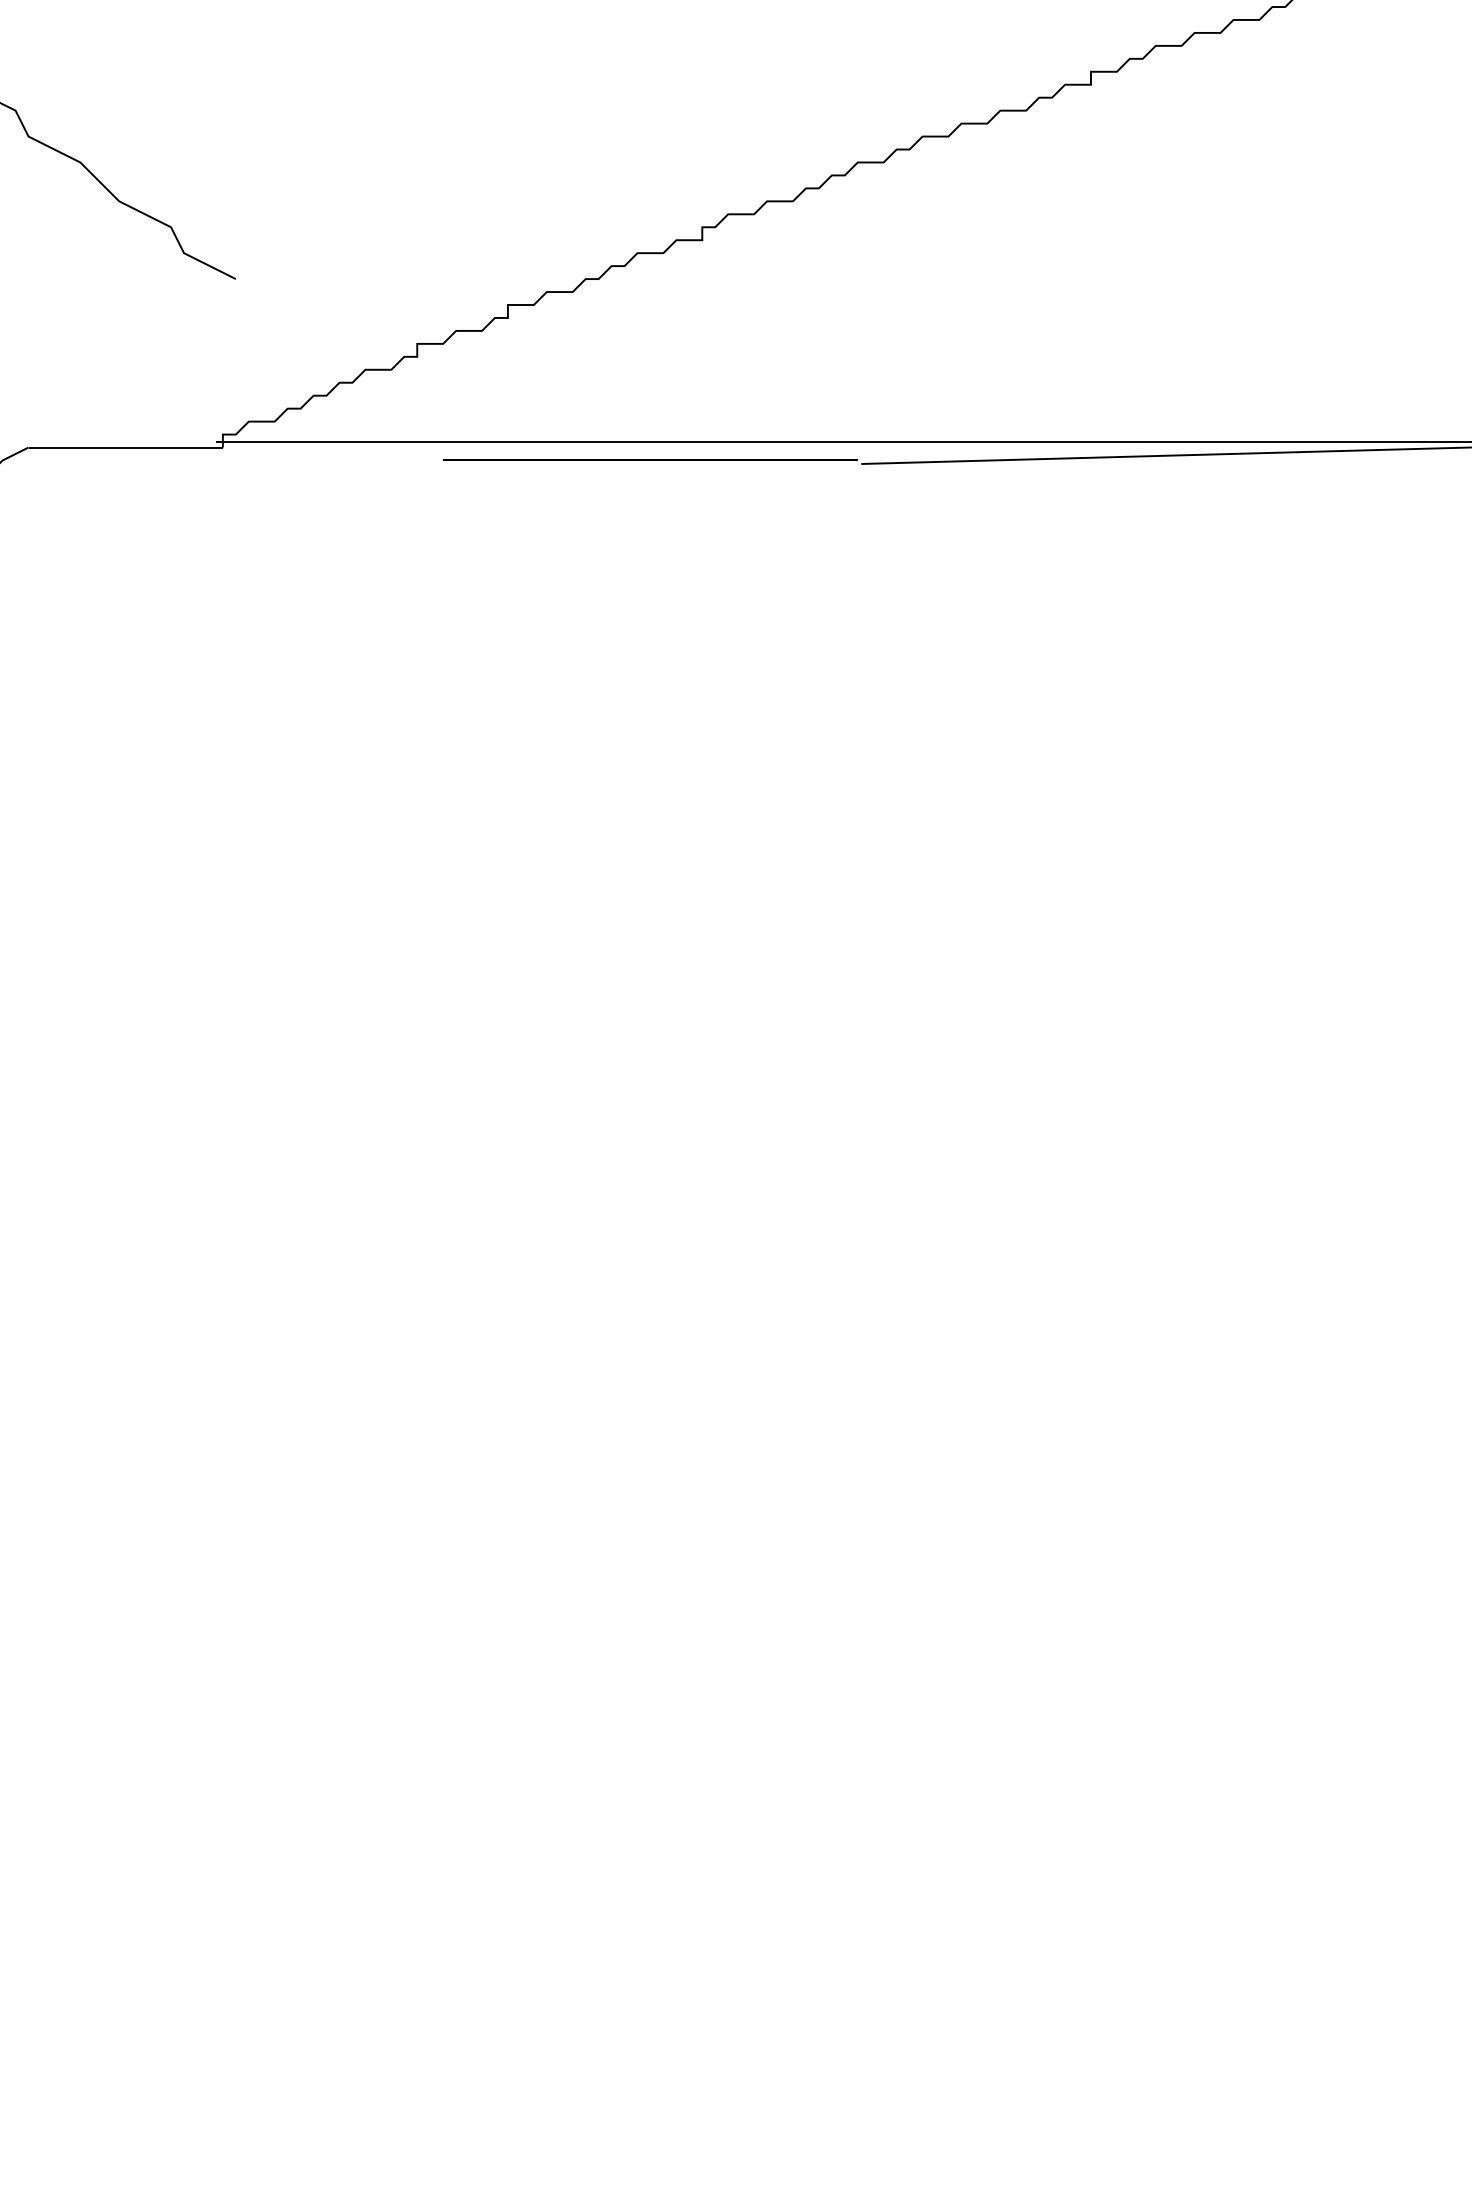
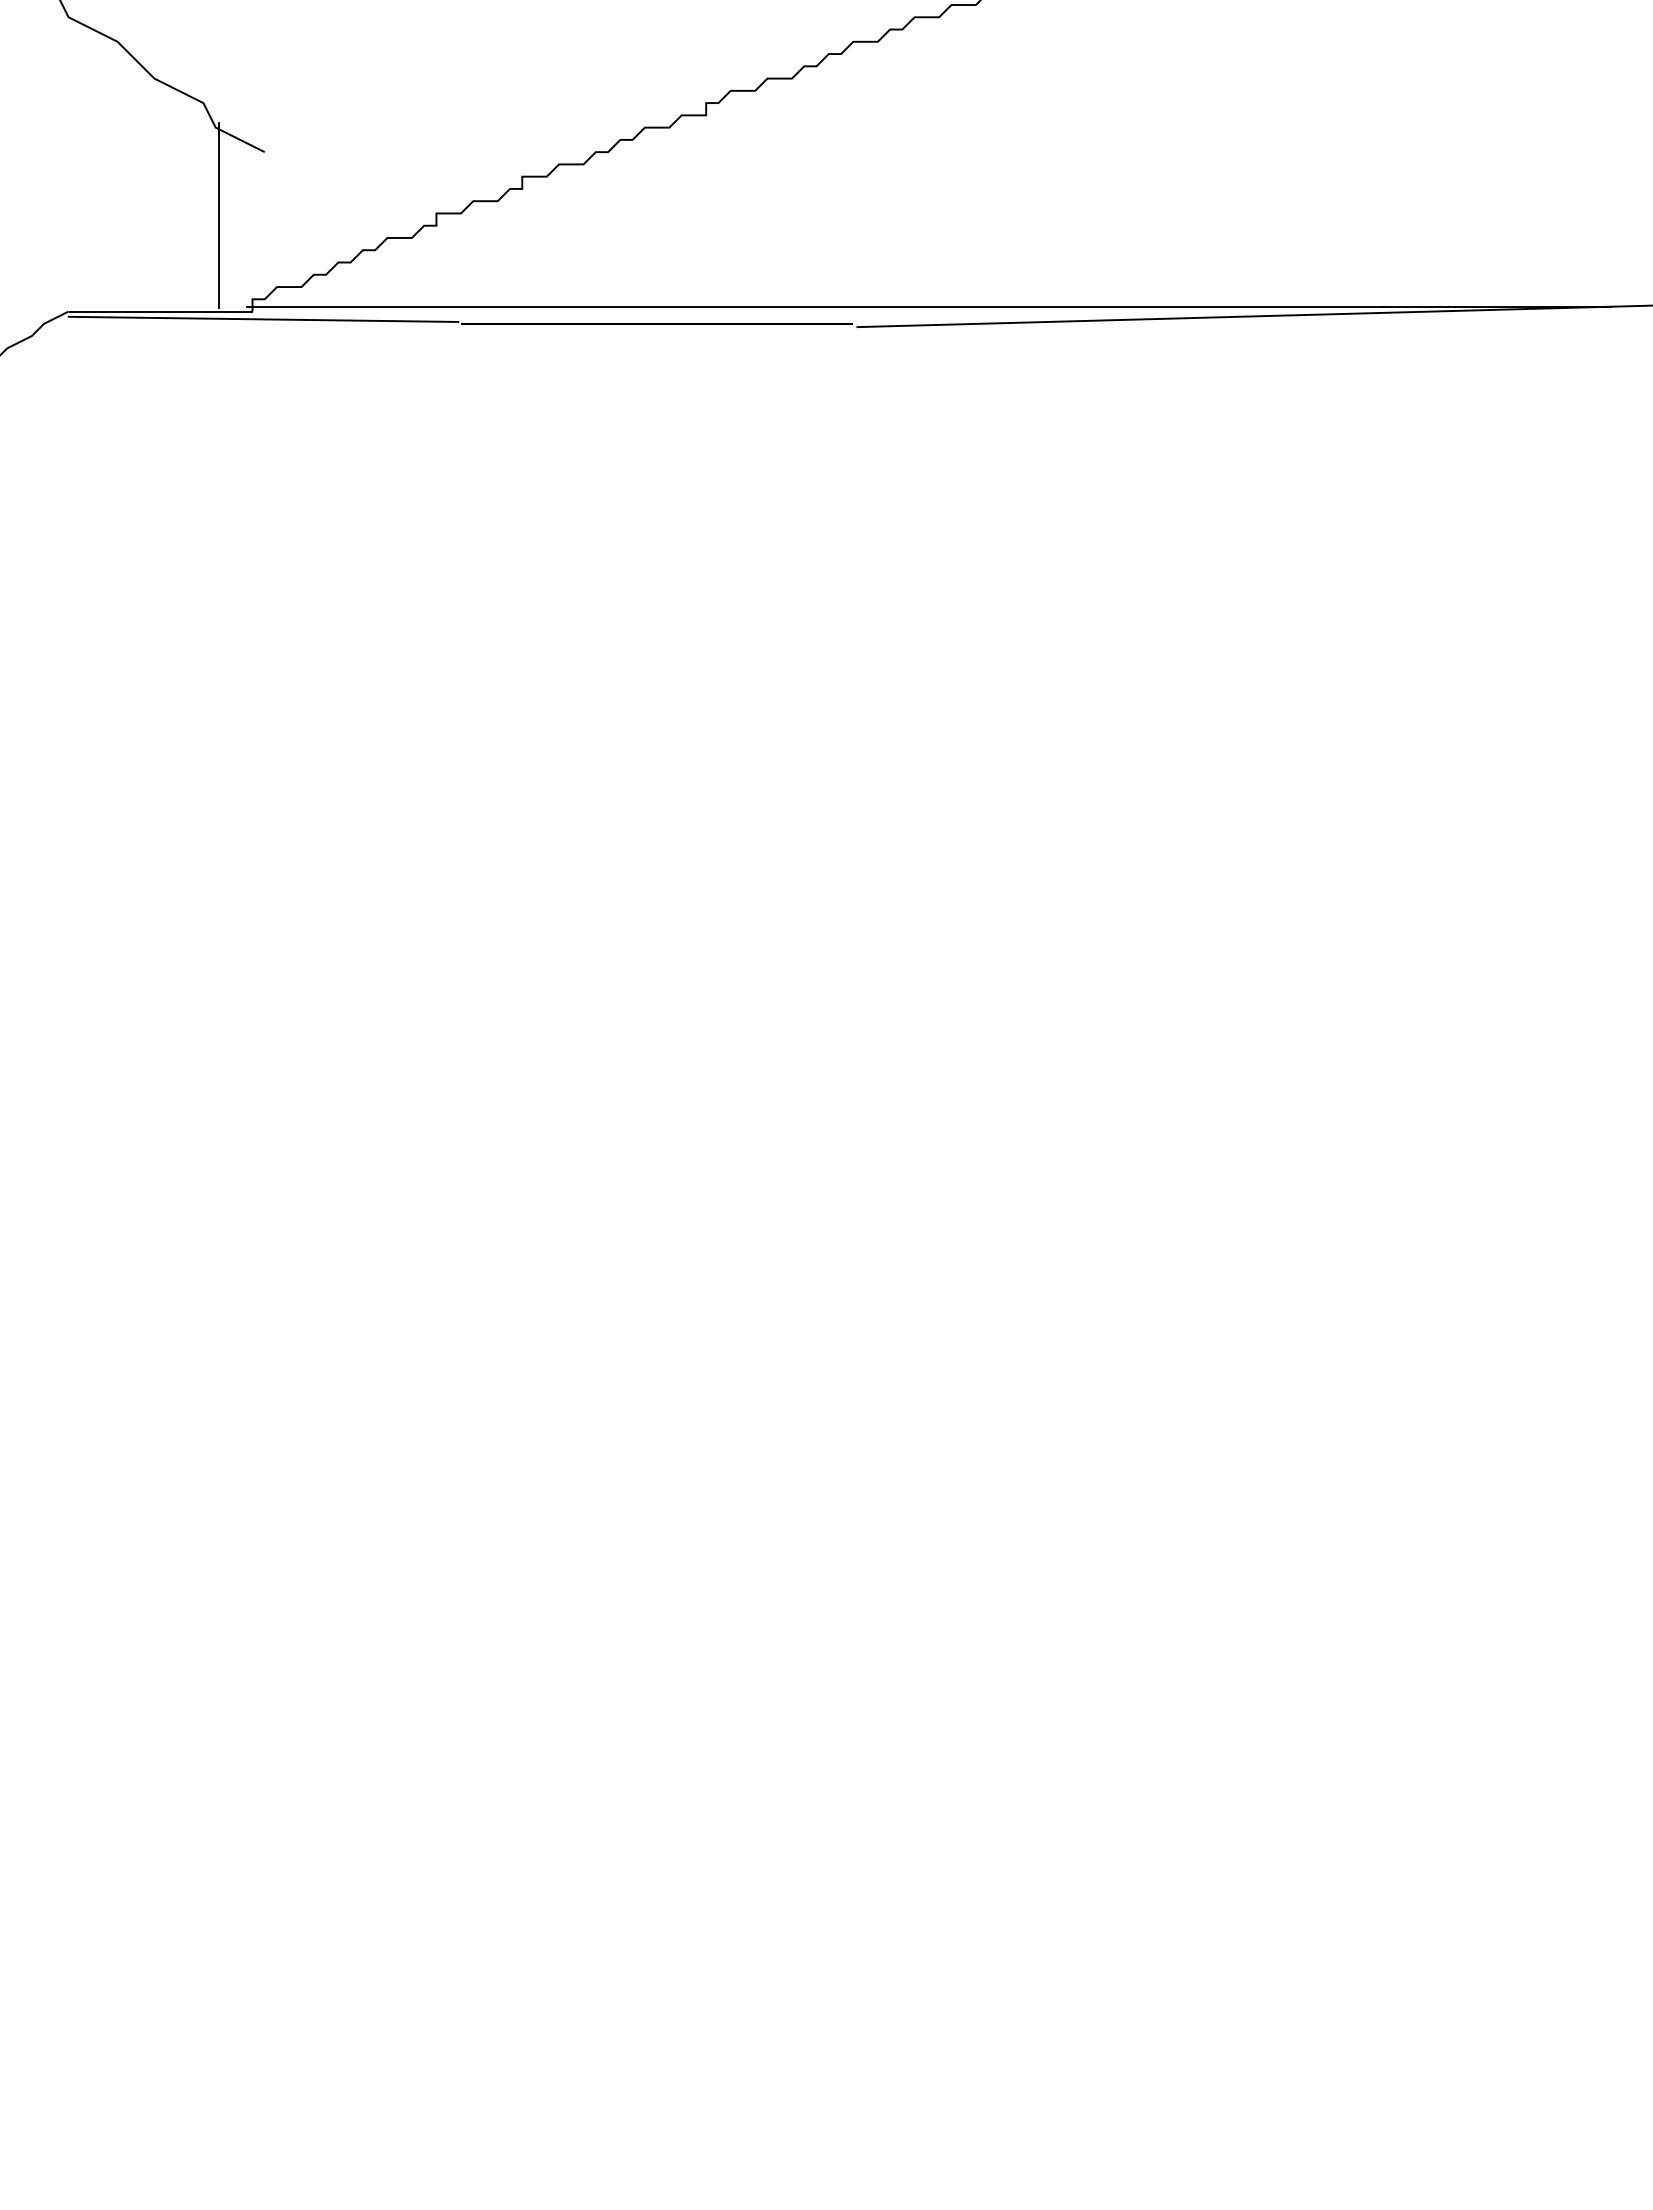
line: (188, 346) -> (219, 215), added
line: (234, 454) -> (263, 318), added

